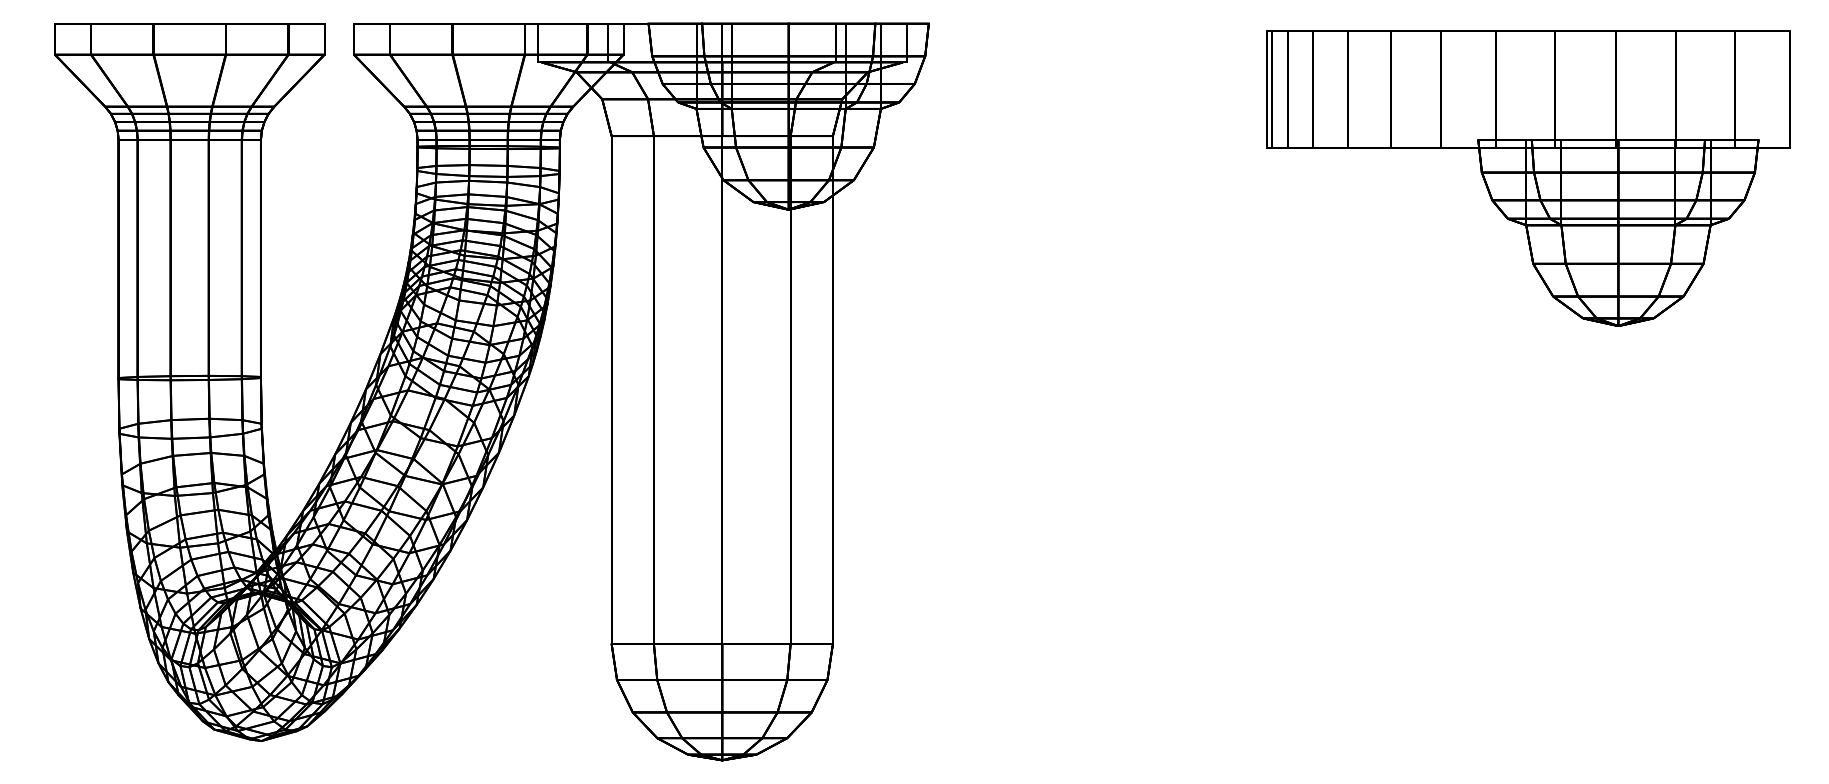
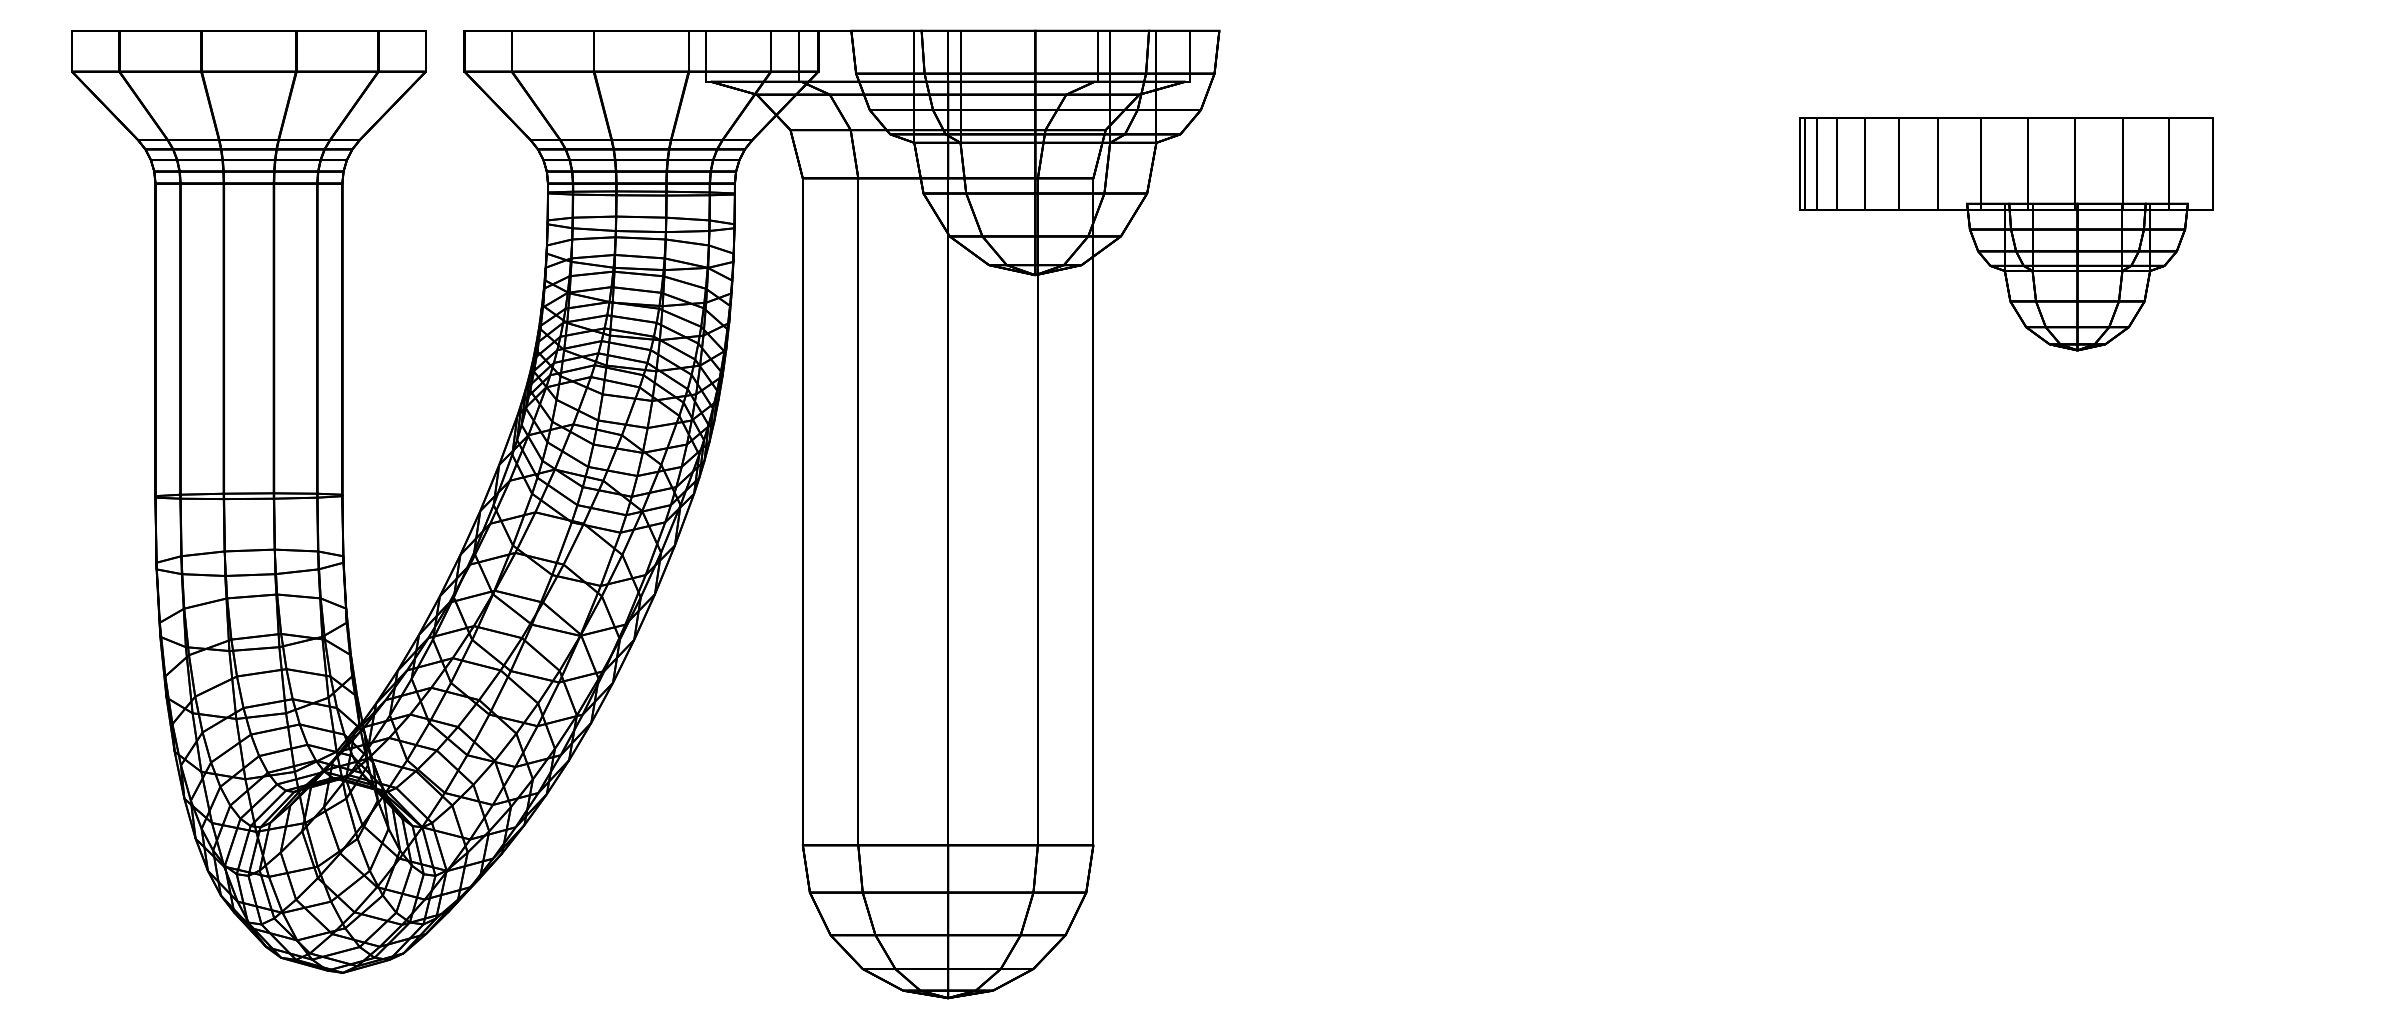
part: (1528, 178) -> (2006, 234), size x0.6

